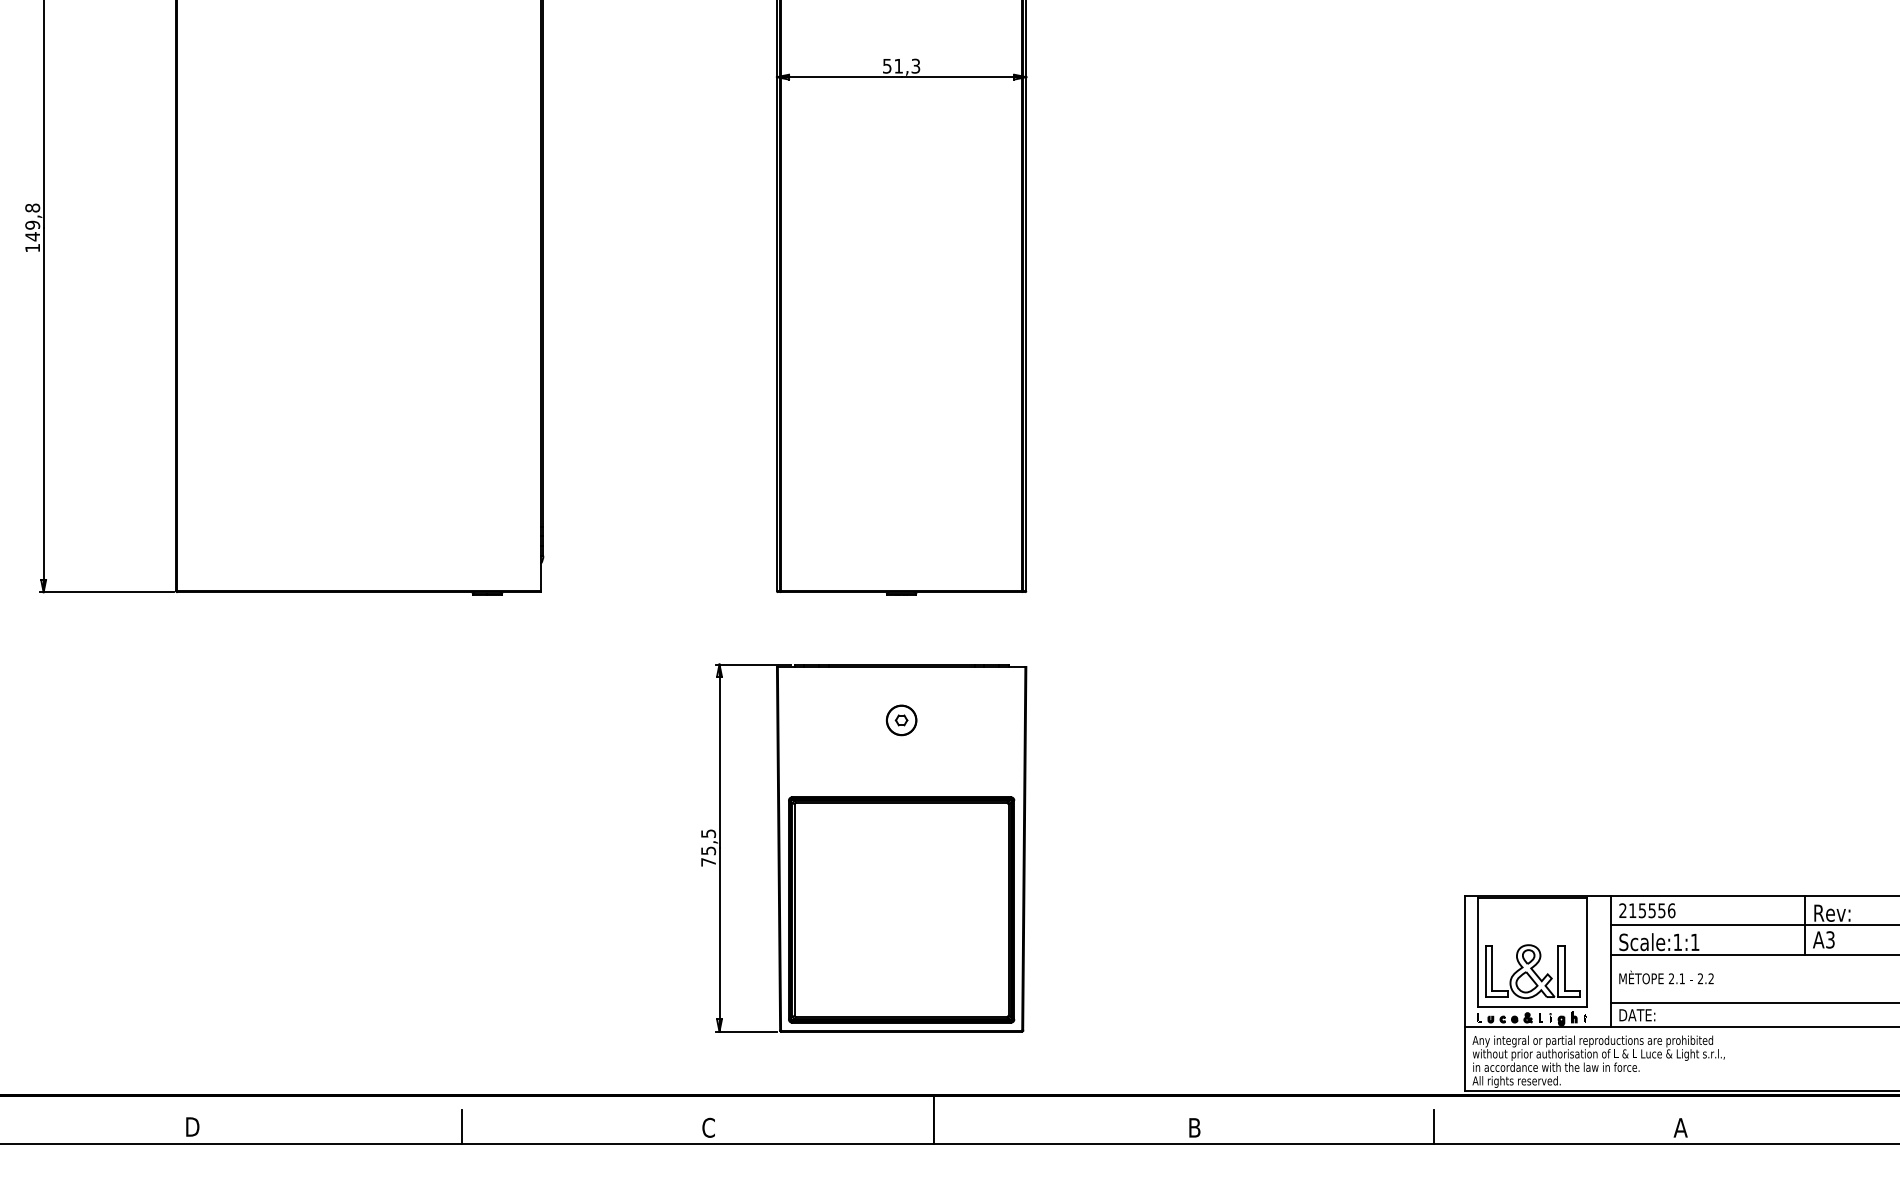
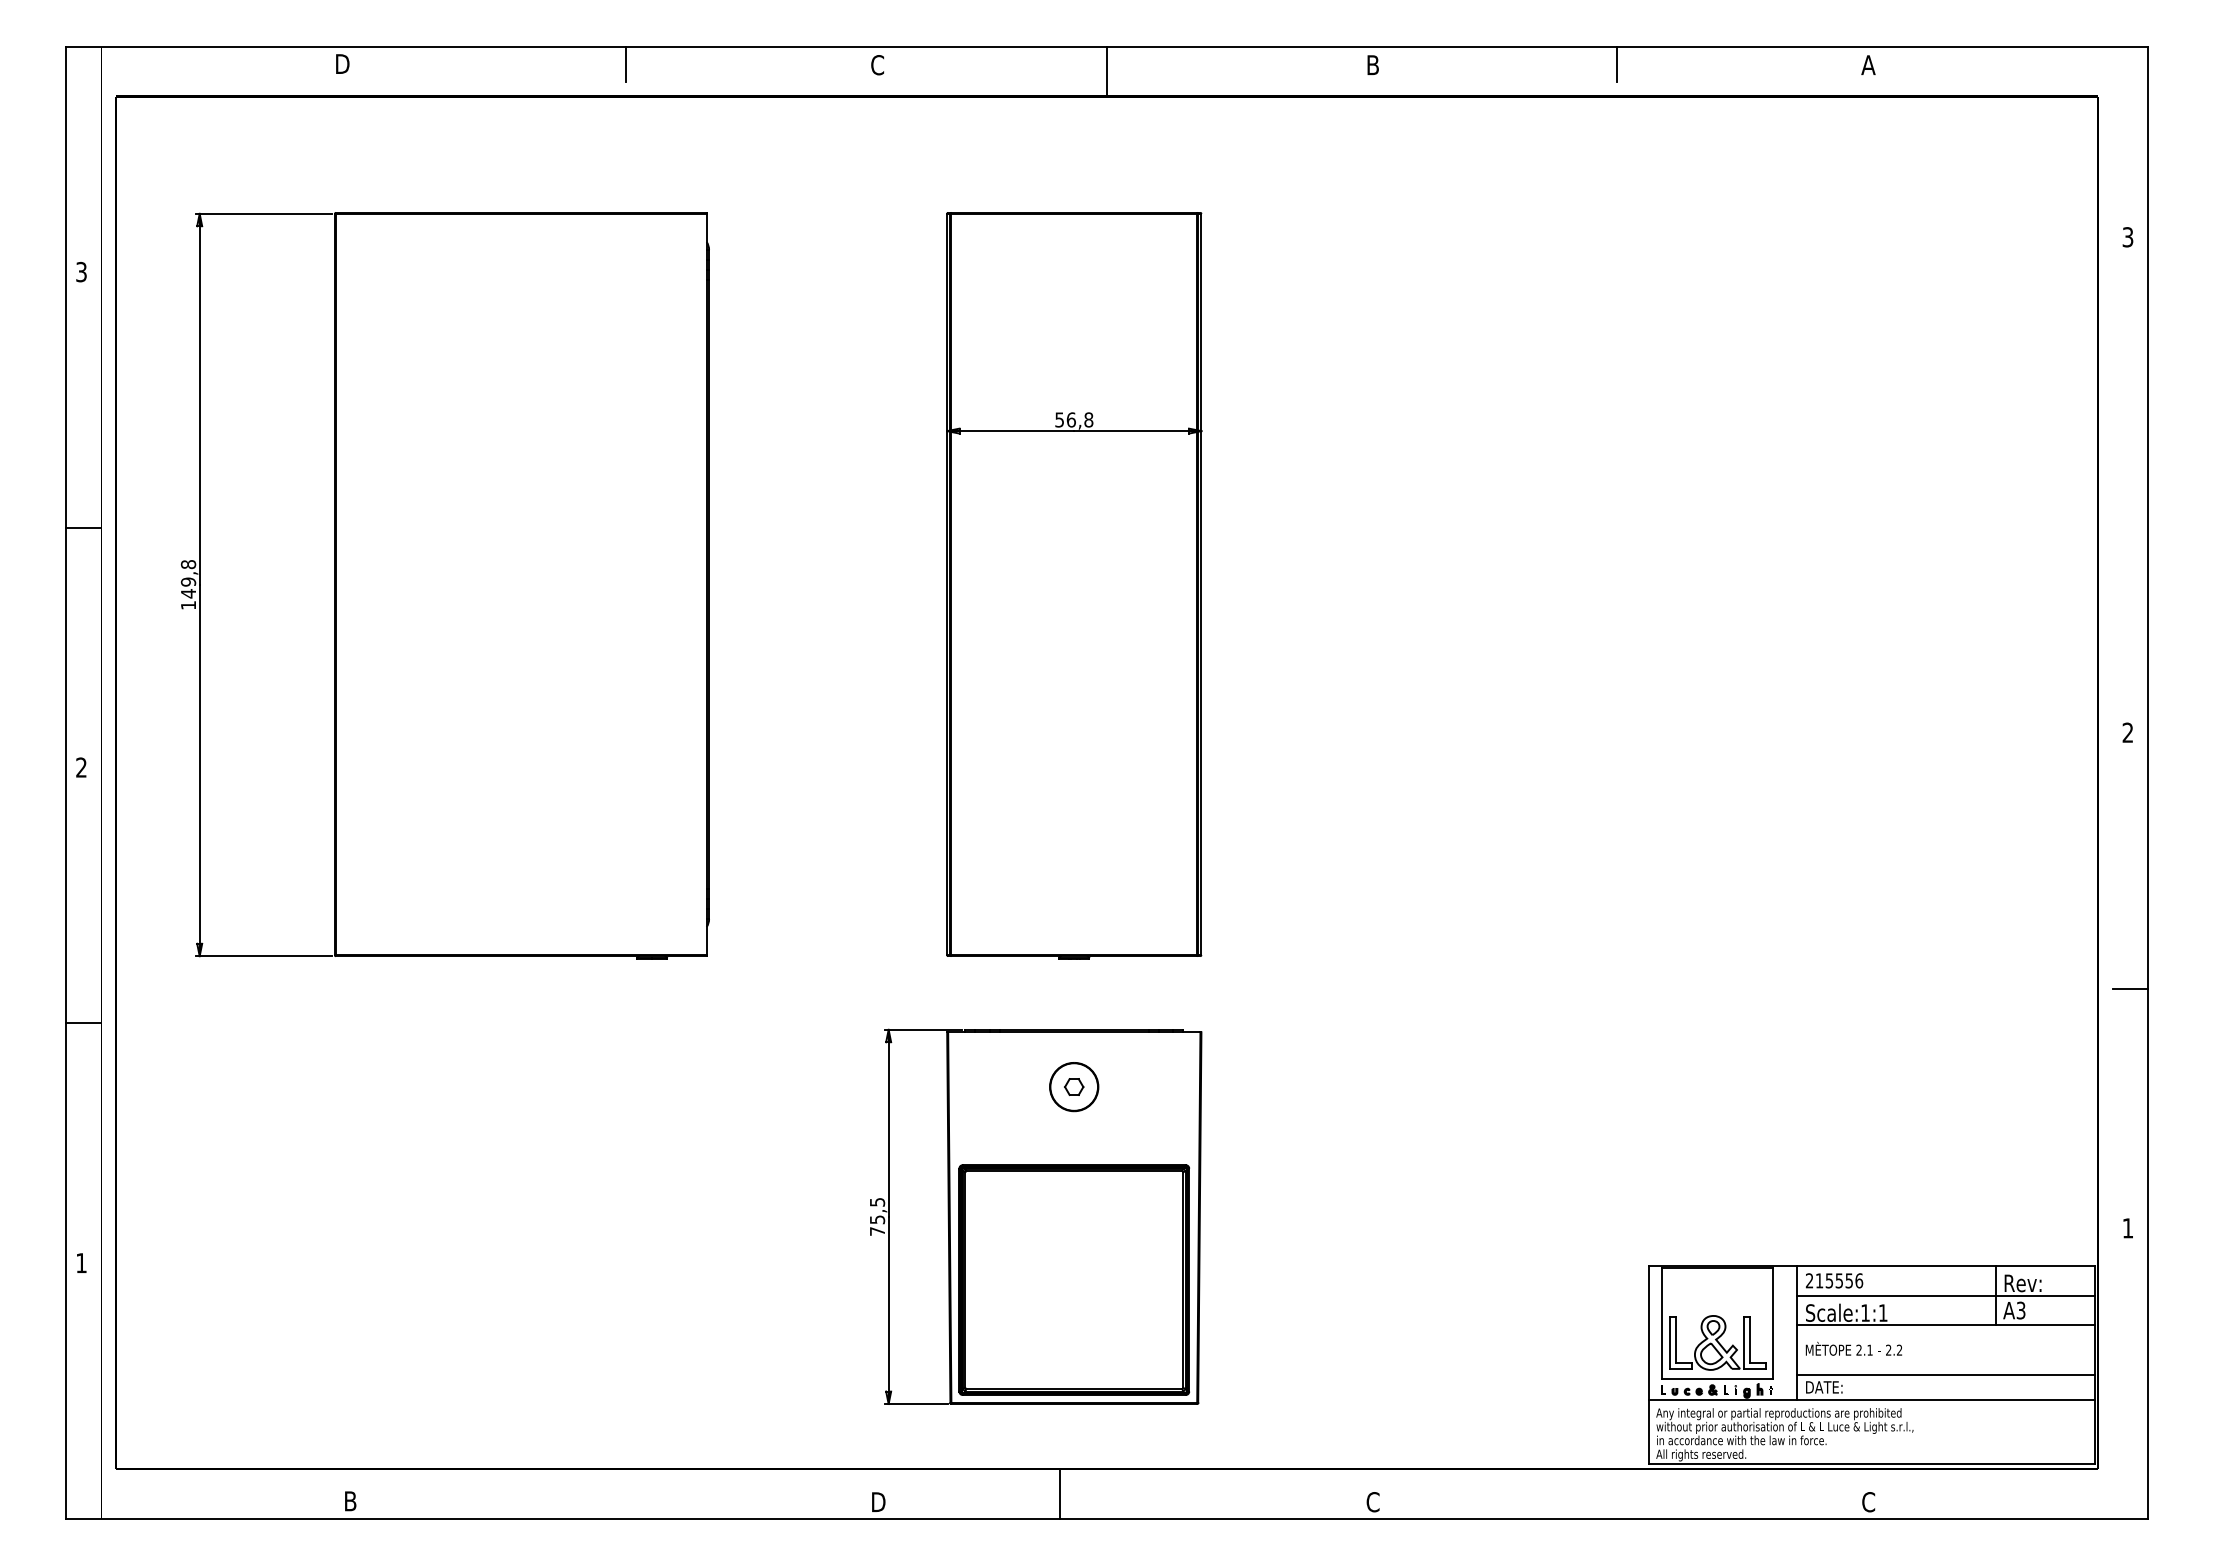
text: (906, 65) -> (1079, 419), 51,3 -> 56,8
part: (901, 720) -> (1074, 1086), size x1.6
line: (934, 1119) -> (1060, 1493), moved
text: (193, 1127) -> (352, 1501), D -> B
line: (462, 1127) -> (626, 1501), removed
line: (1434, 1127) -> (1617, 1501), removed
text: (709, 1128) -> (878, 1502), C -> D
text: (1194, 1128) -> (1372, 1502), B -> C
text: (1680, 1128) -> (1868, 1502), A -> C

